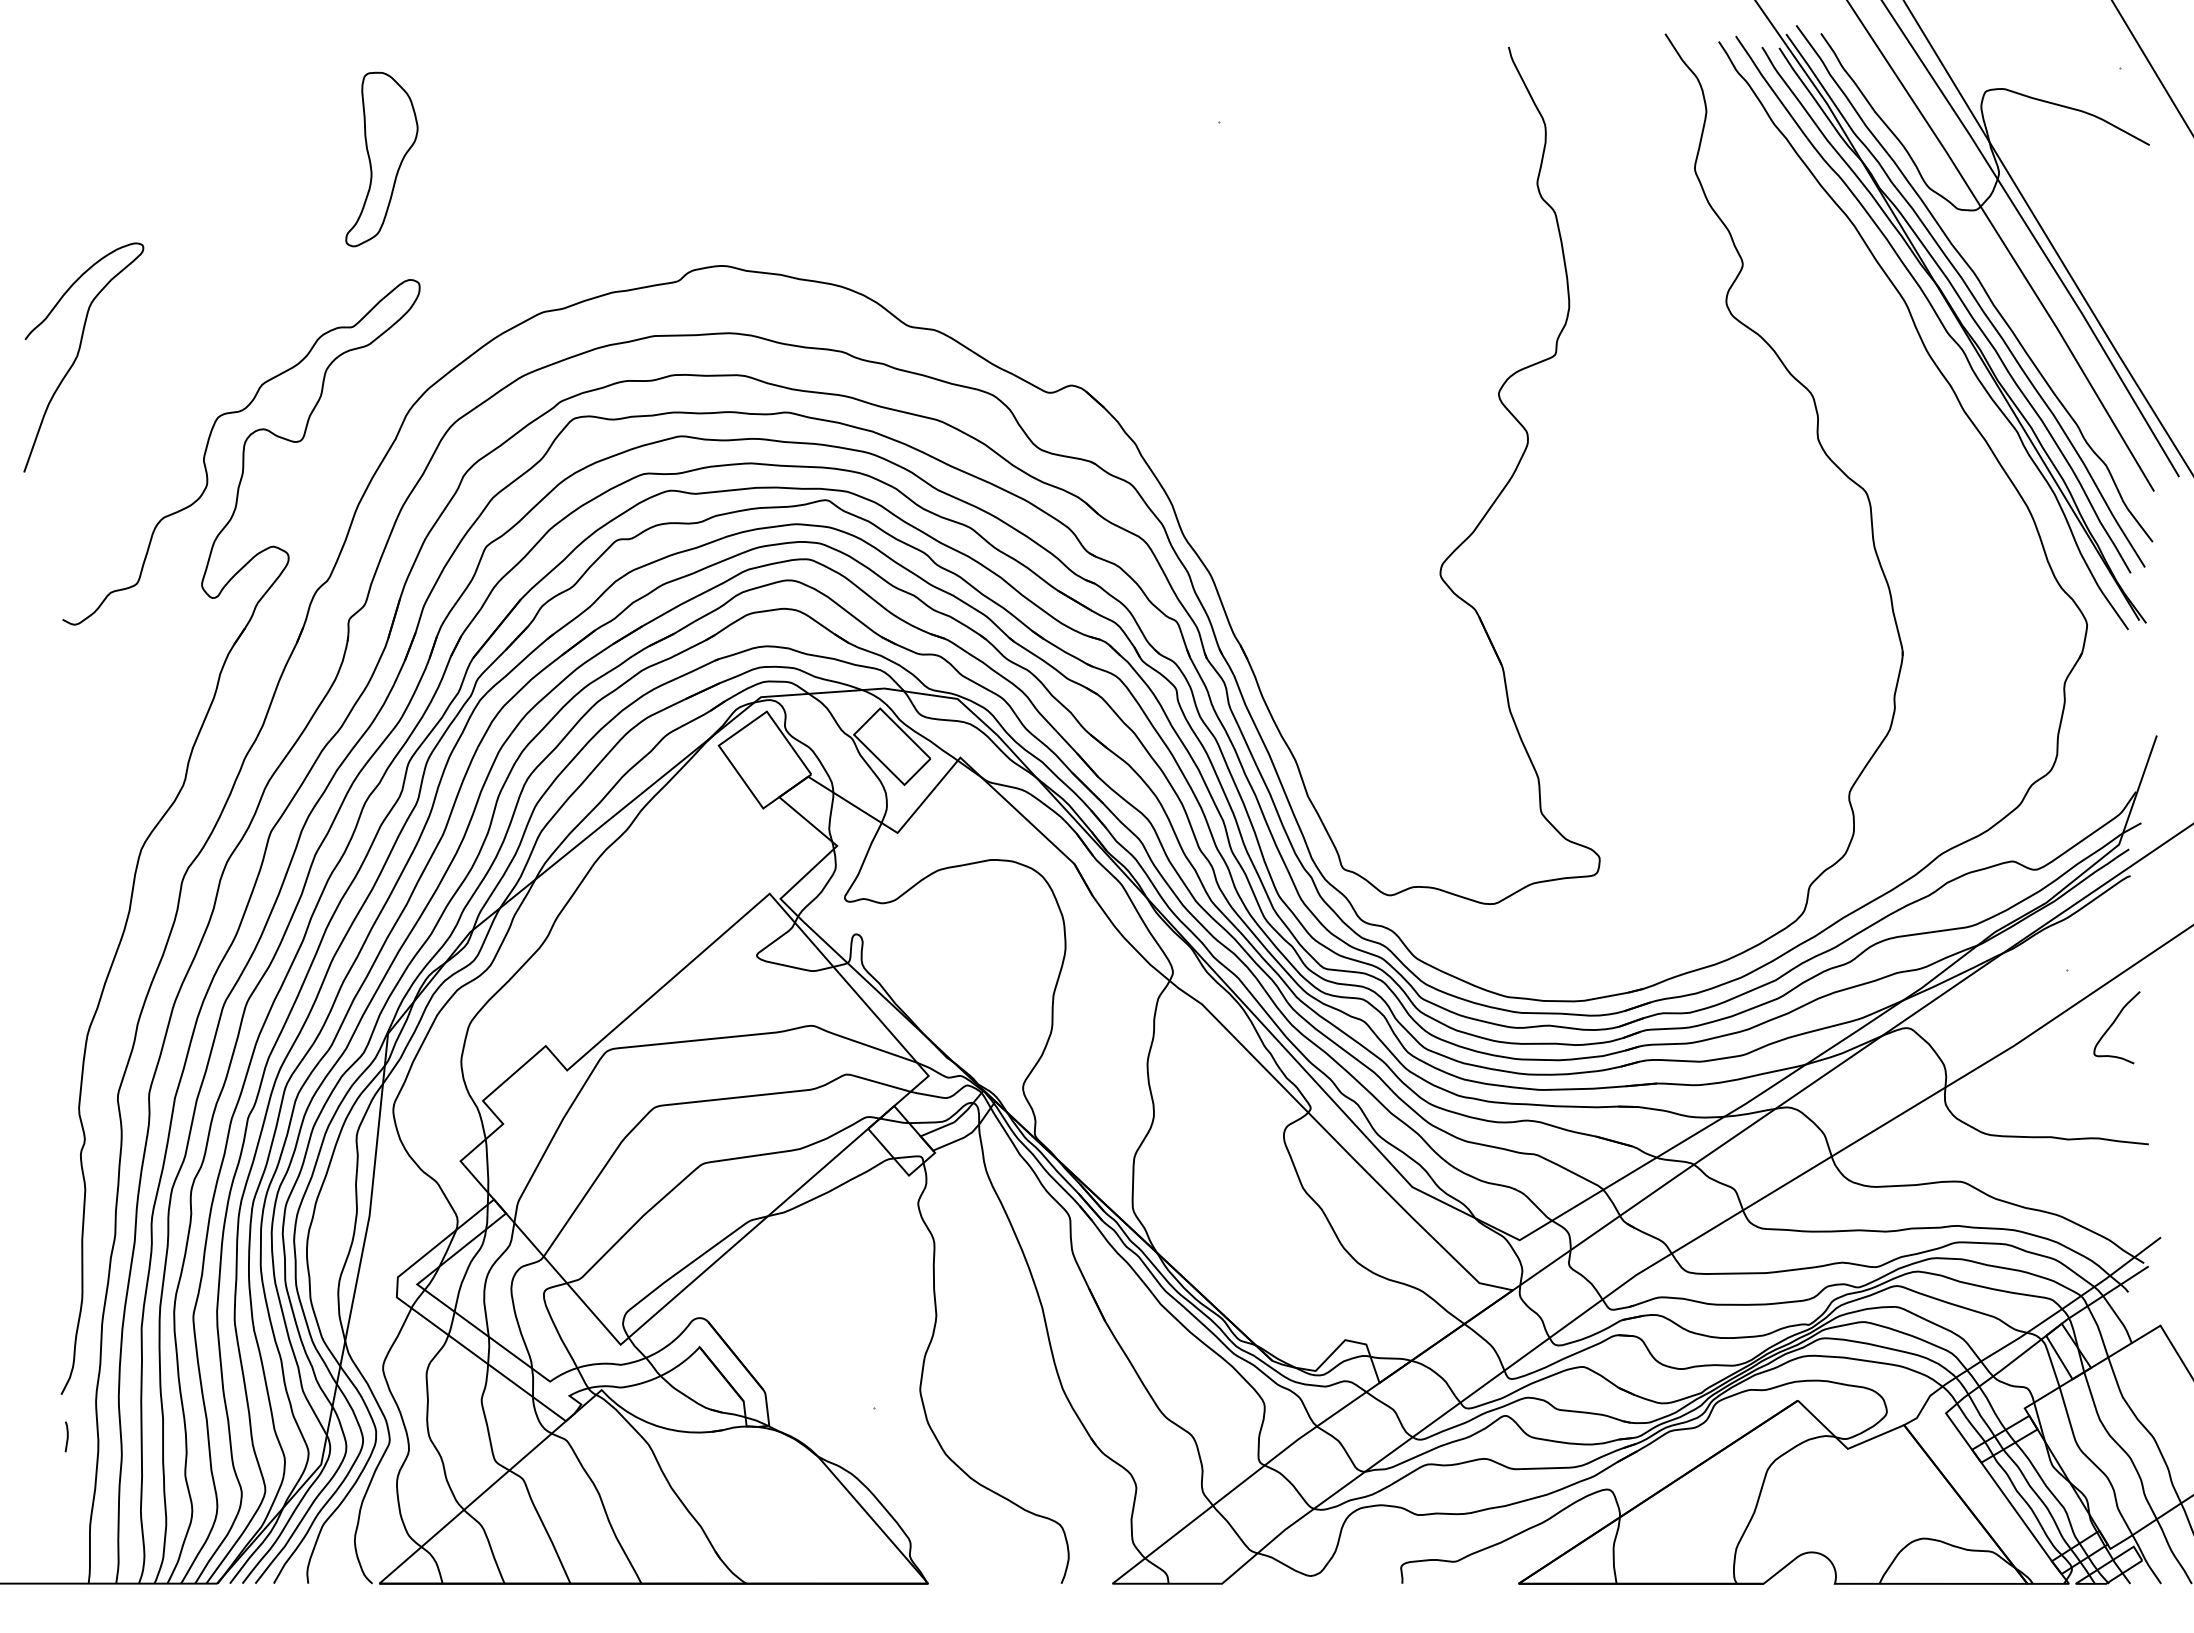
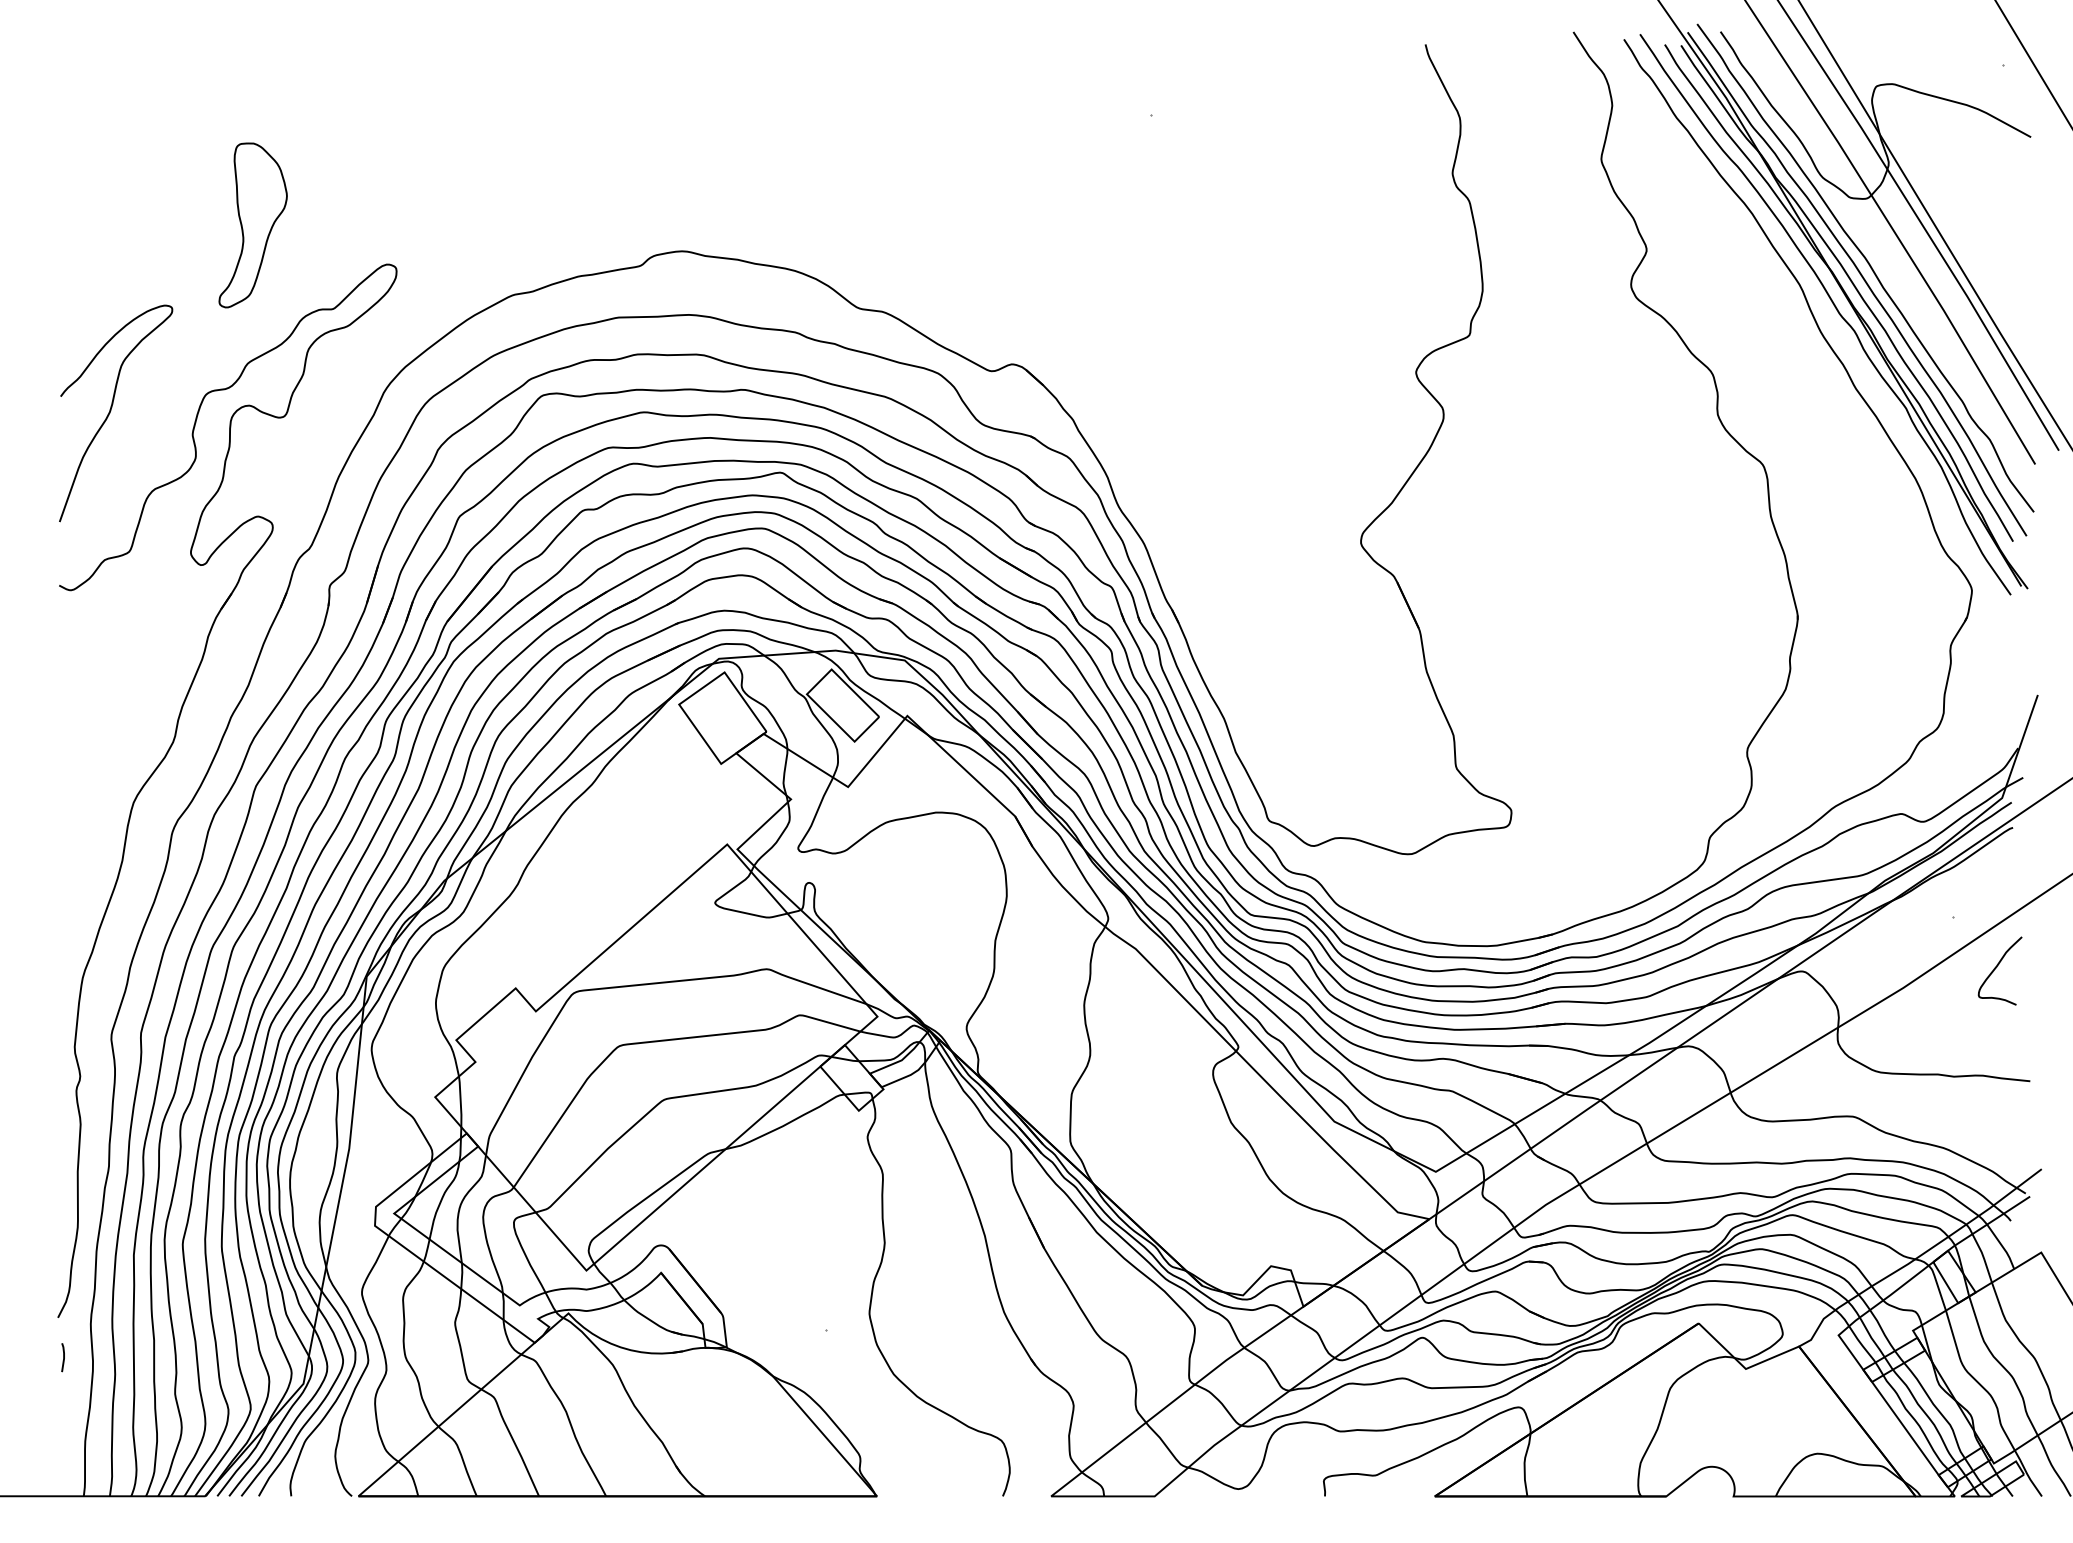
part: (381, 159) -> (252, 225), moved
curve: (78, 356) -> (111, 412), moved

